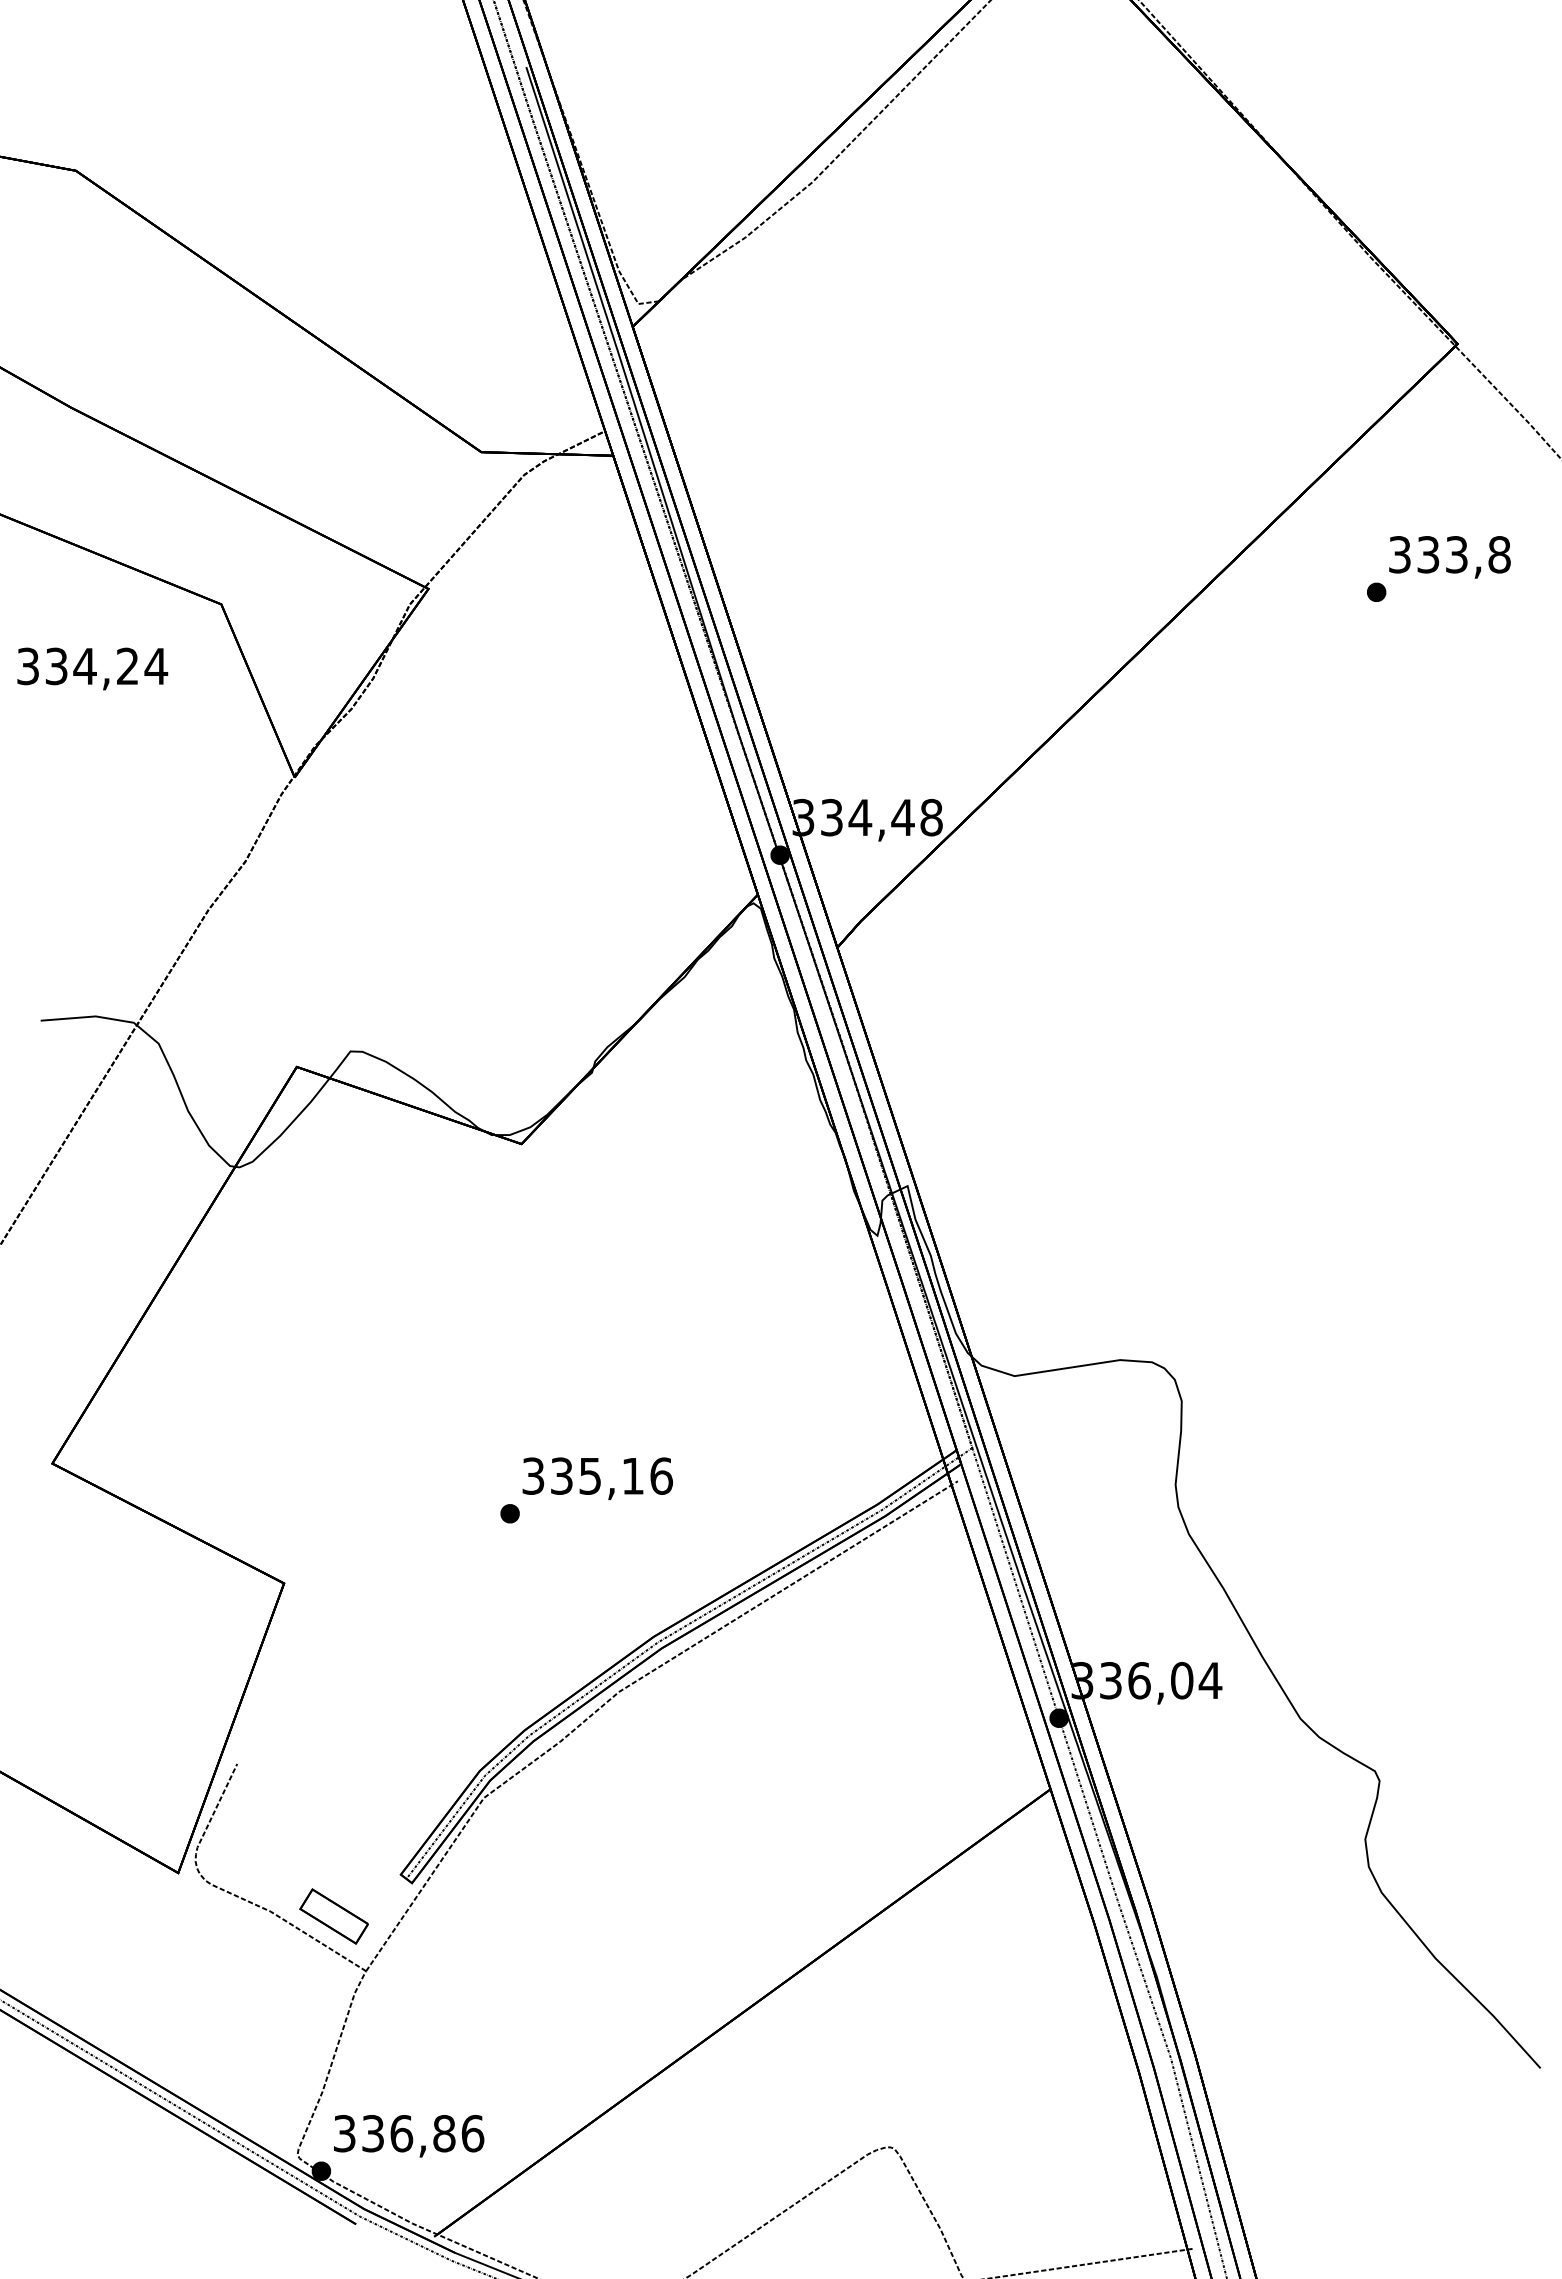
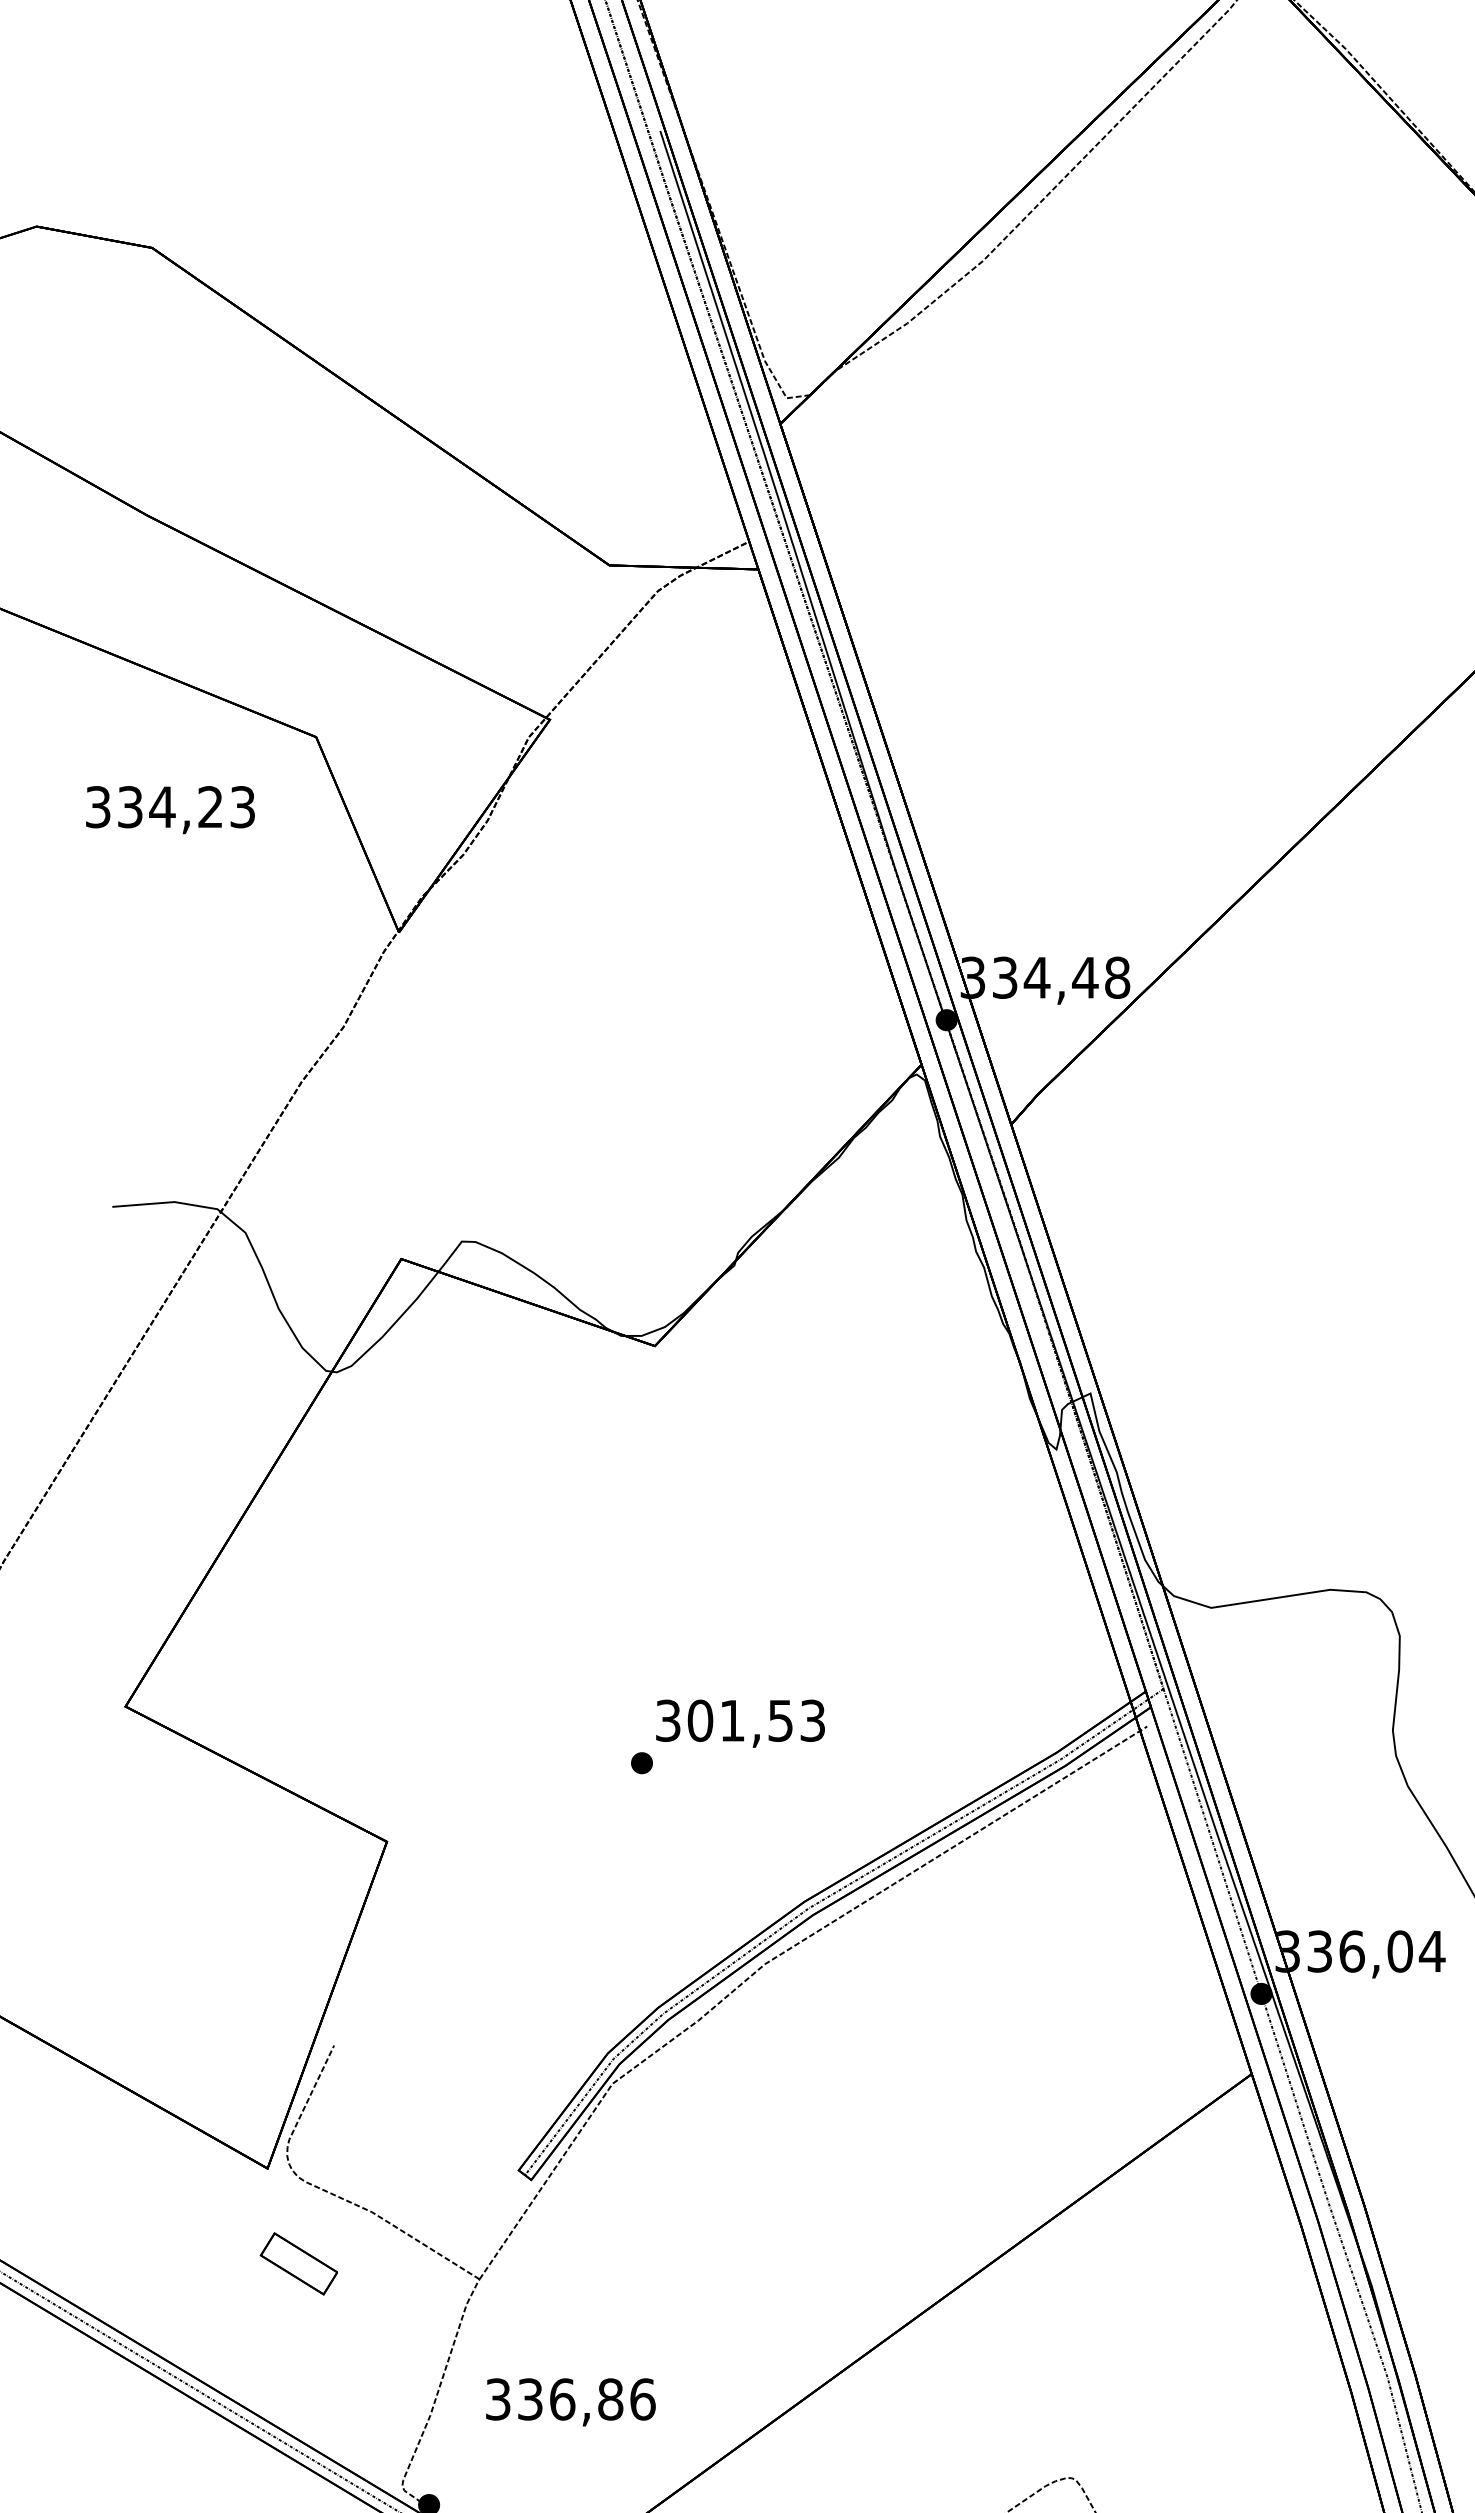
text: (156, 666) -> (243, 807), 334,24 -> 334,23
text: (611, 1475) -> (756, 1720), 335,16 -> 301,53
part: (333, 1916) -> (298, 2263), moved
text: (409, 2136) -> (571, 2402), moved

